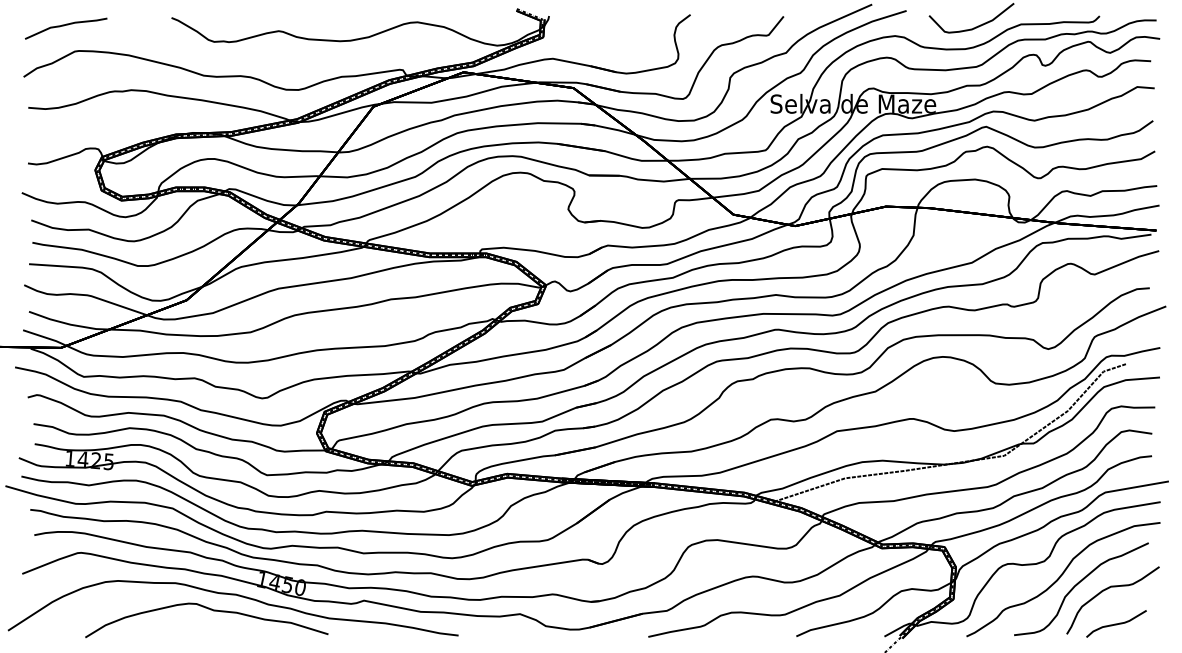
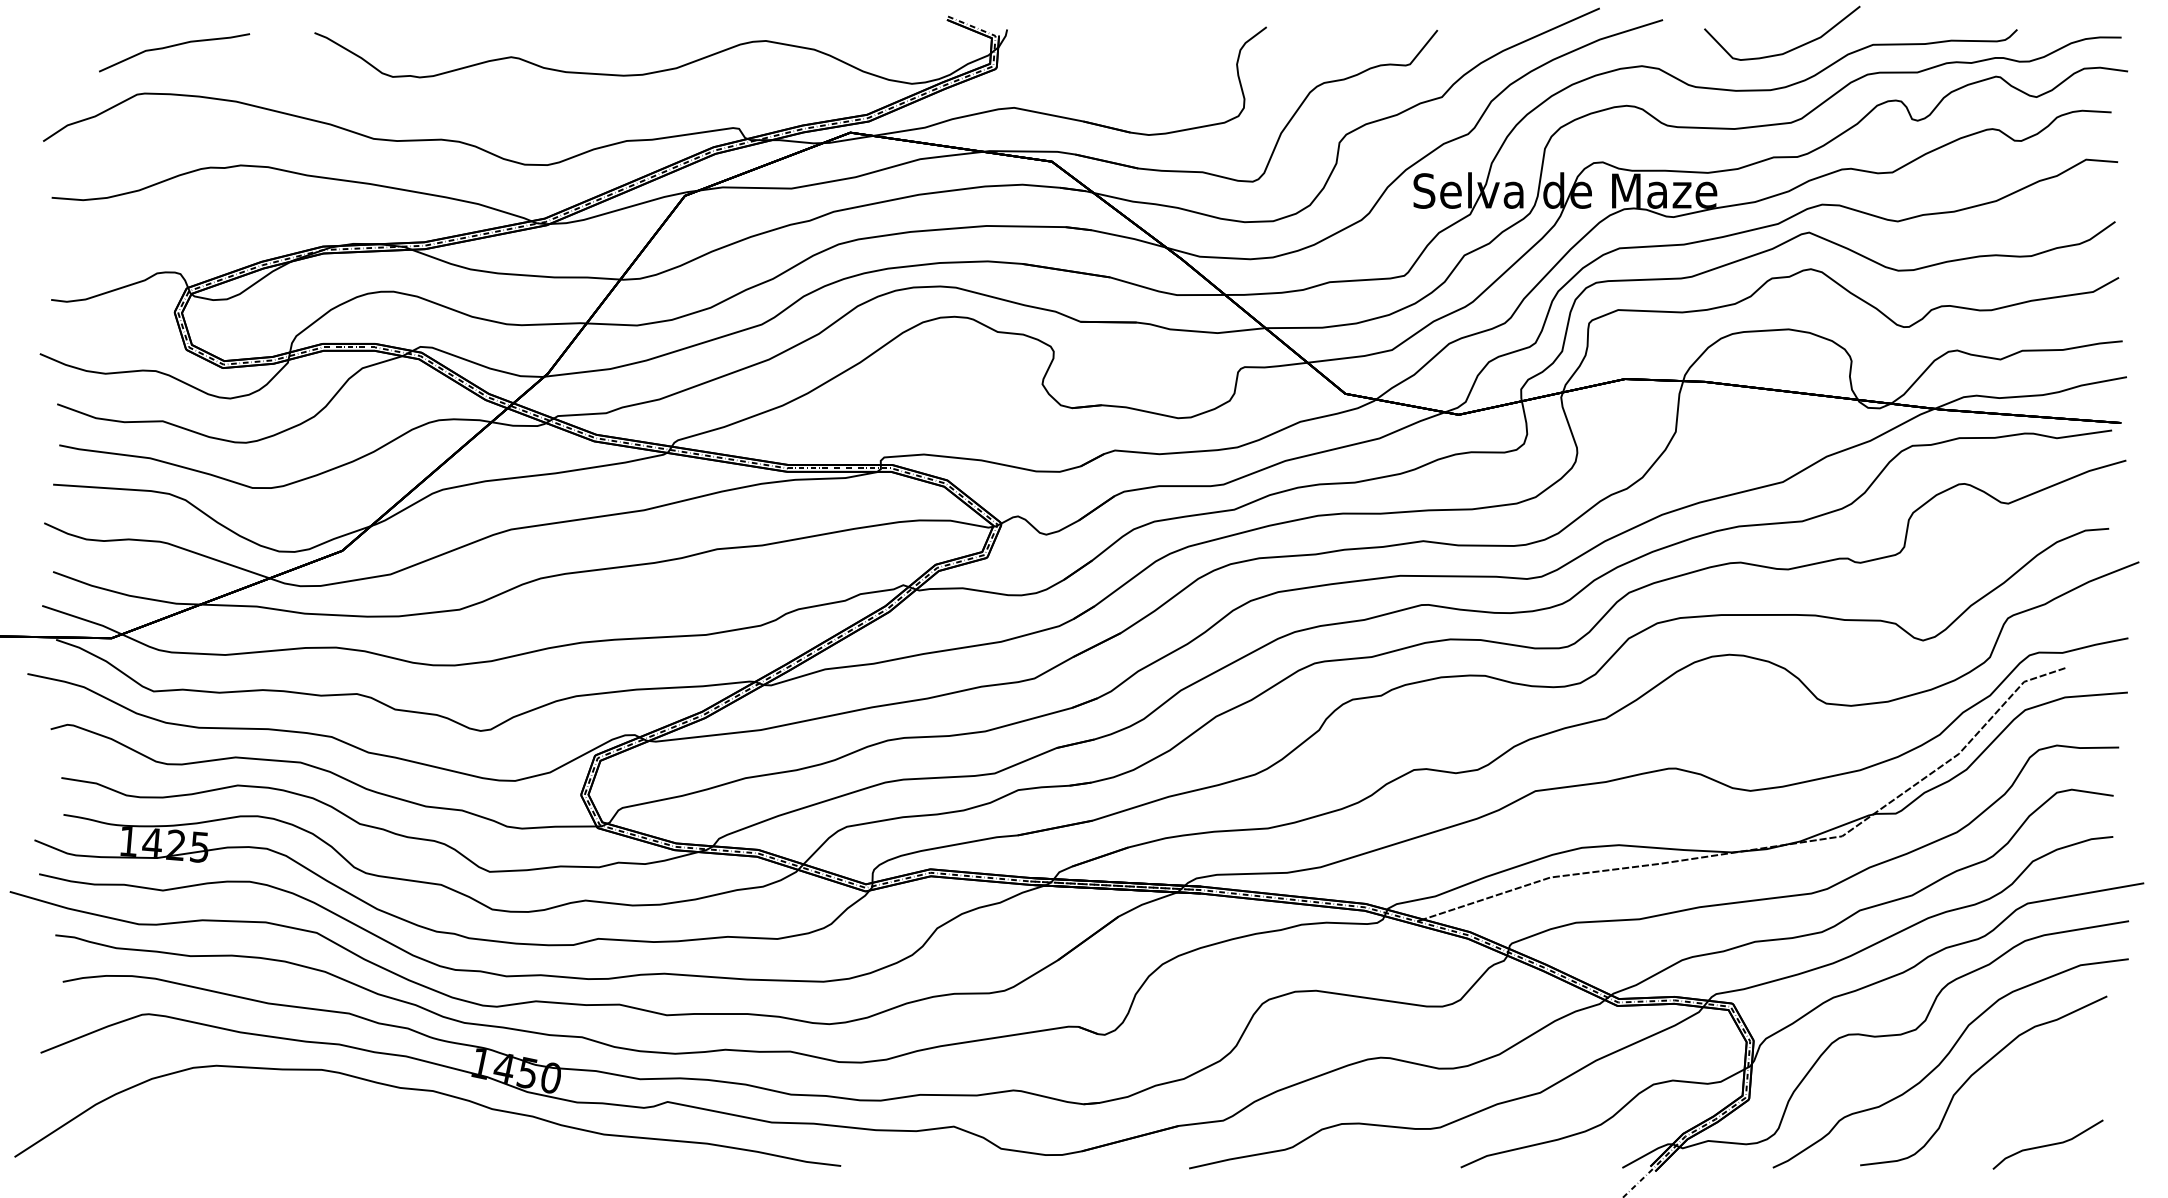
curve: (64, 26) -> (171, 48), moved
curve: (1107, 589) -> (2031, 1081), removed
curve: (210, 610) -> (385, 1119), removed

